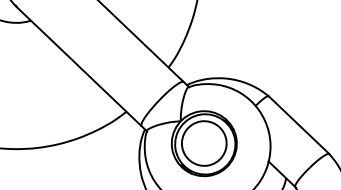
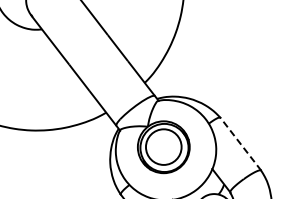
line: (298, 125) -> (240, 144), solid -> dashed

